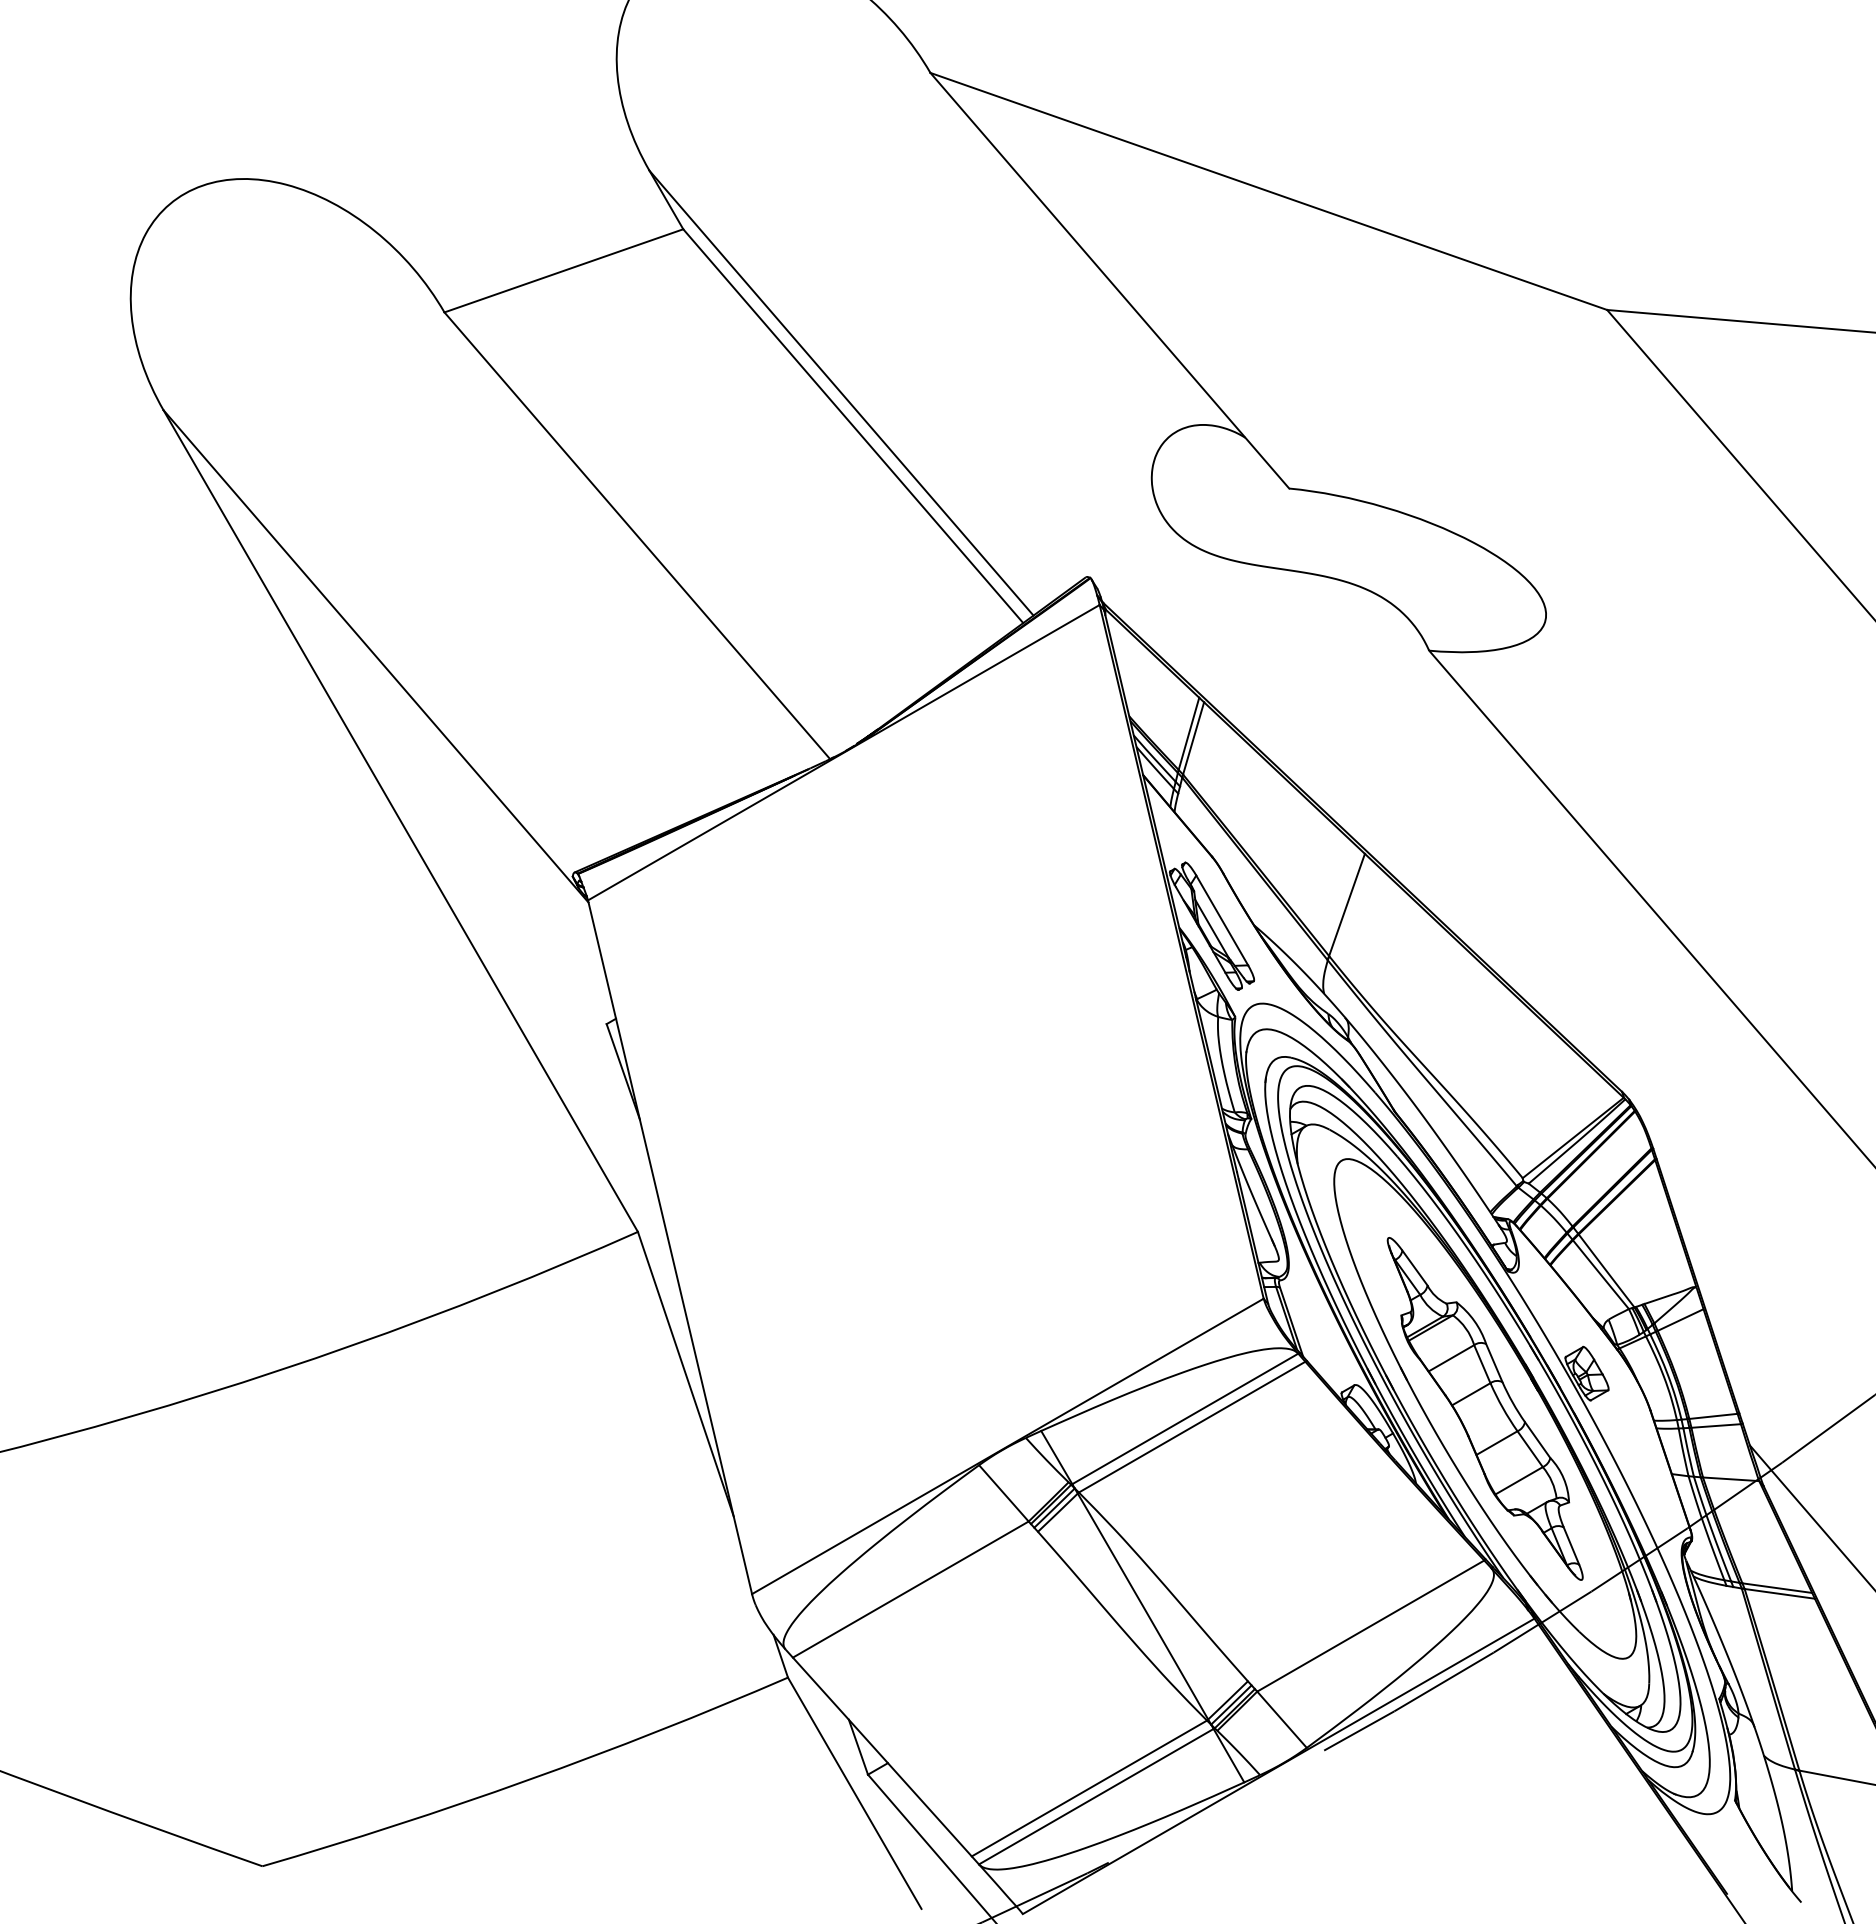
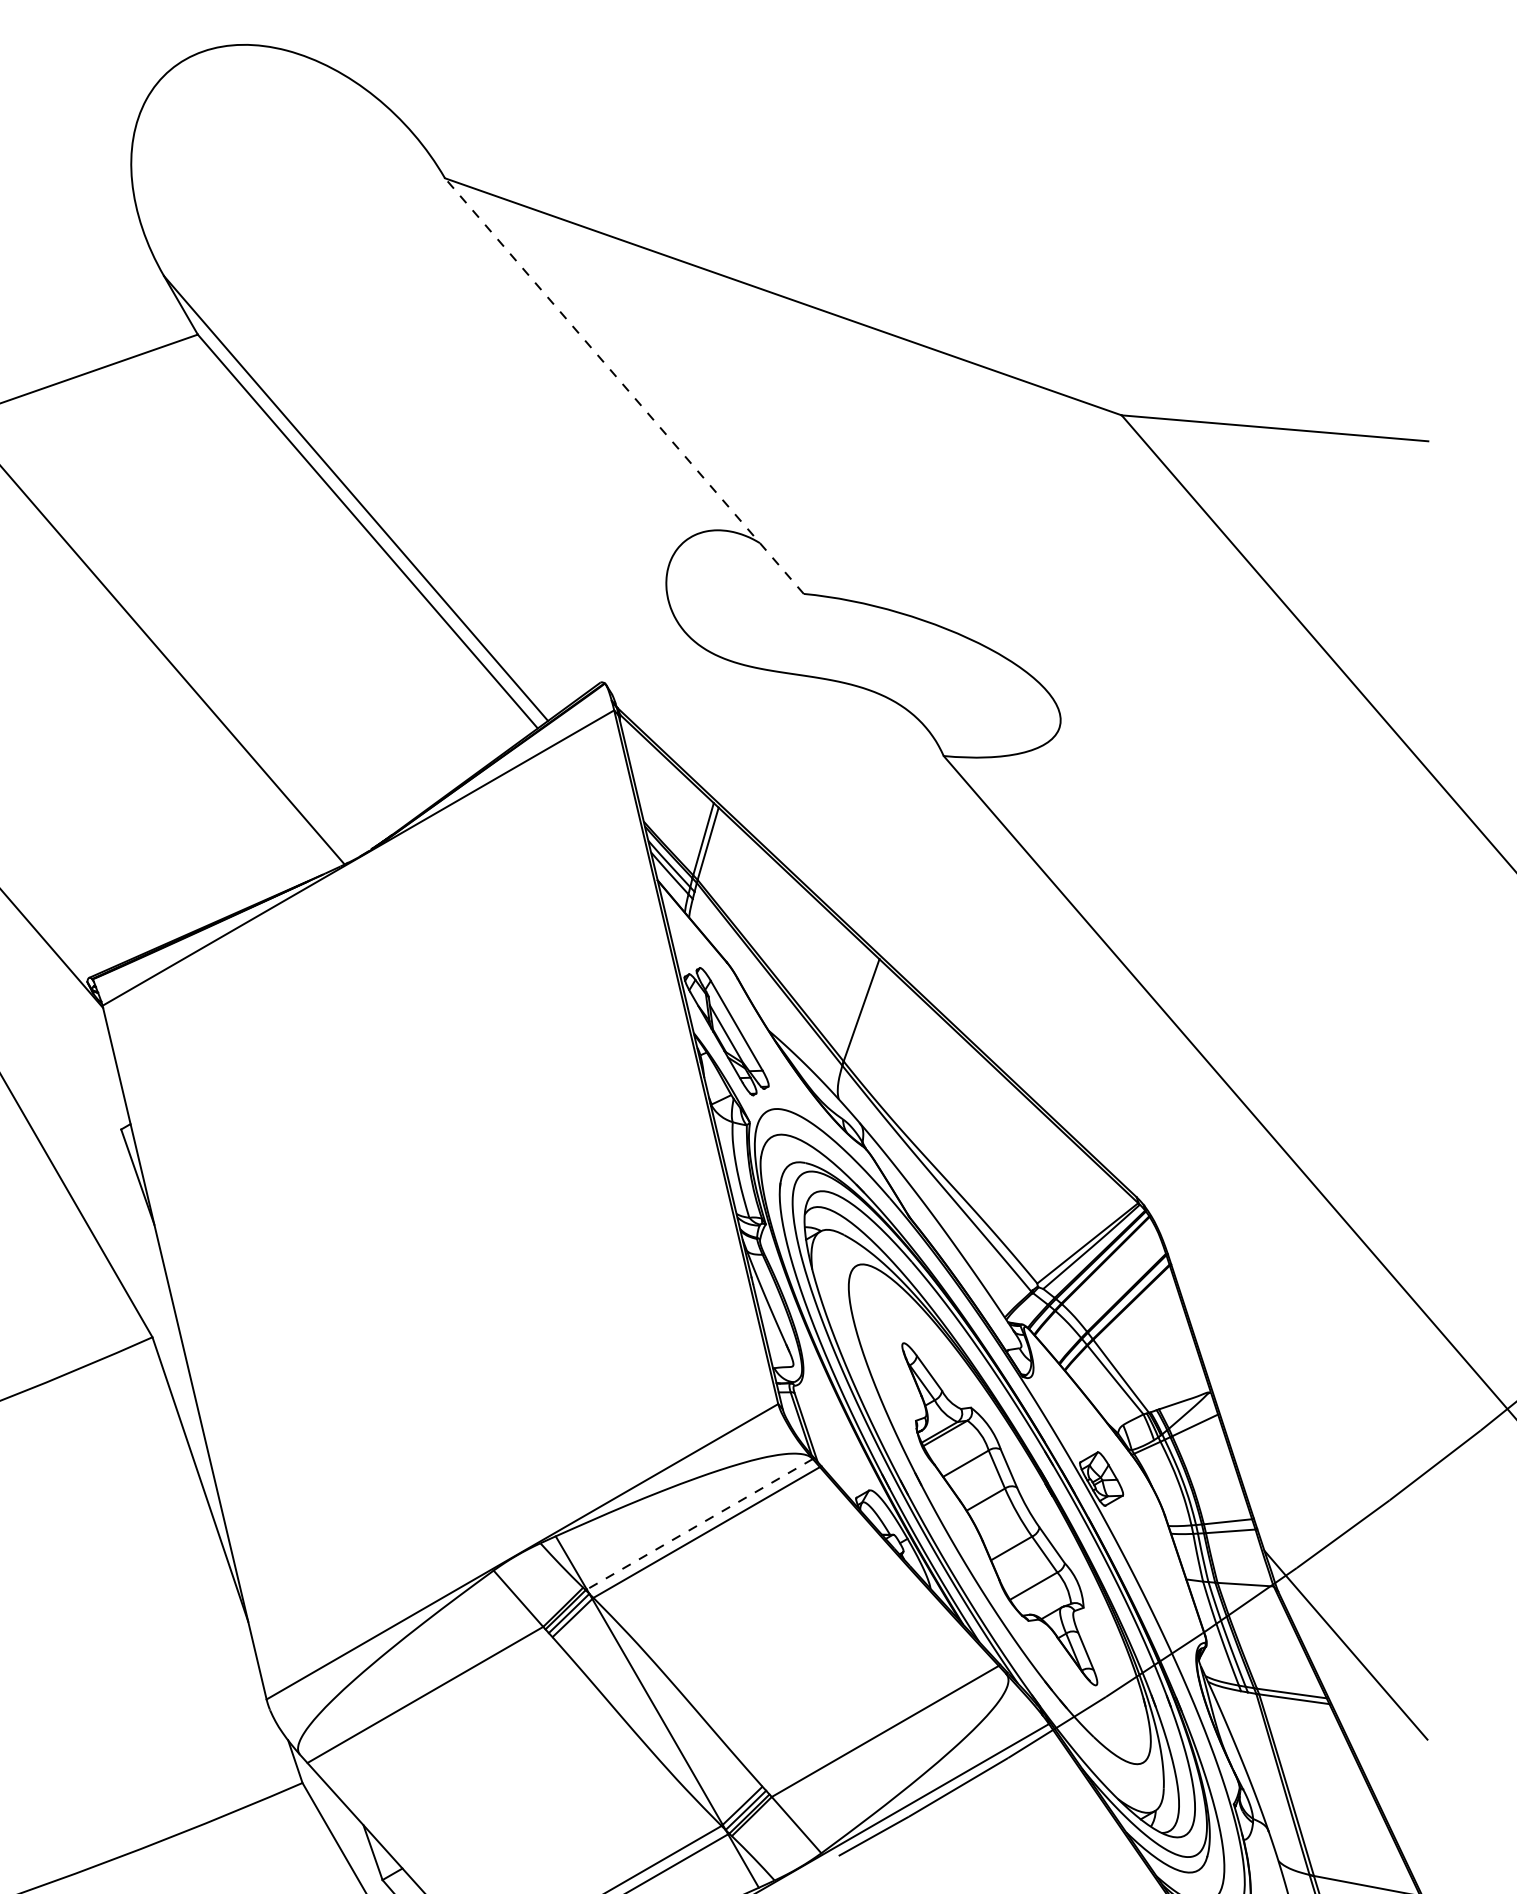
line: (1109, 280) -> (624, 385), solid -> dashed
line: (1184, 1419) -> (699, 1524), solid -> dashed

